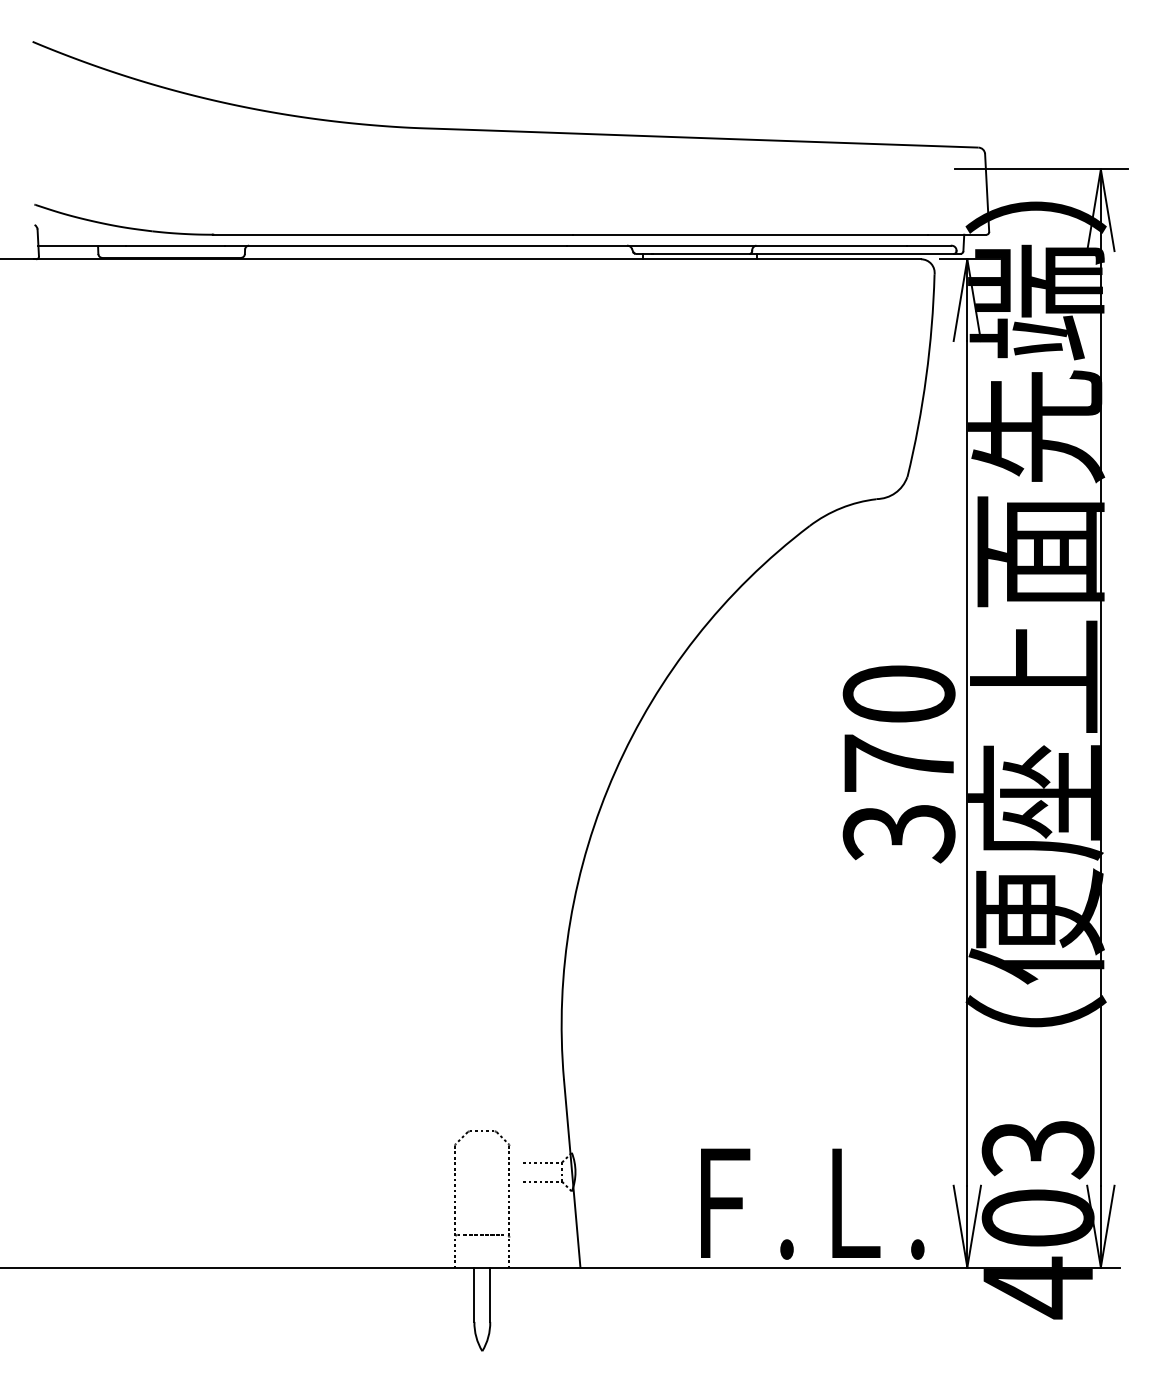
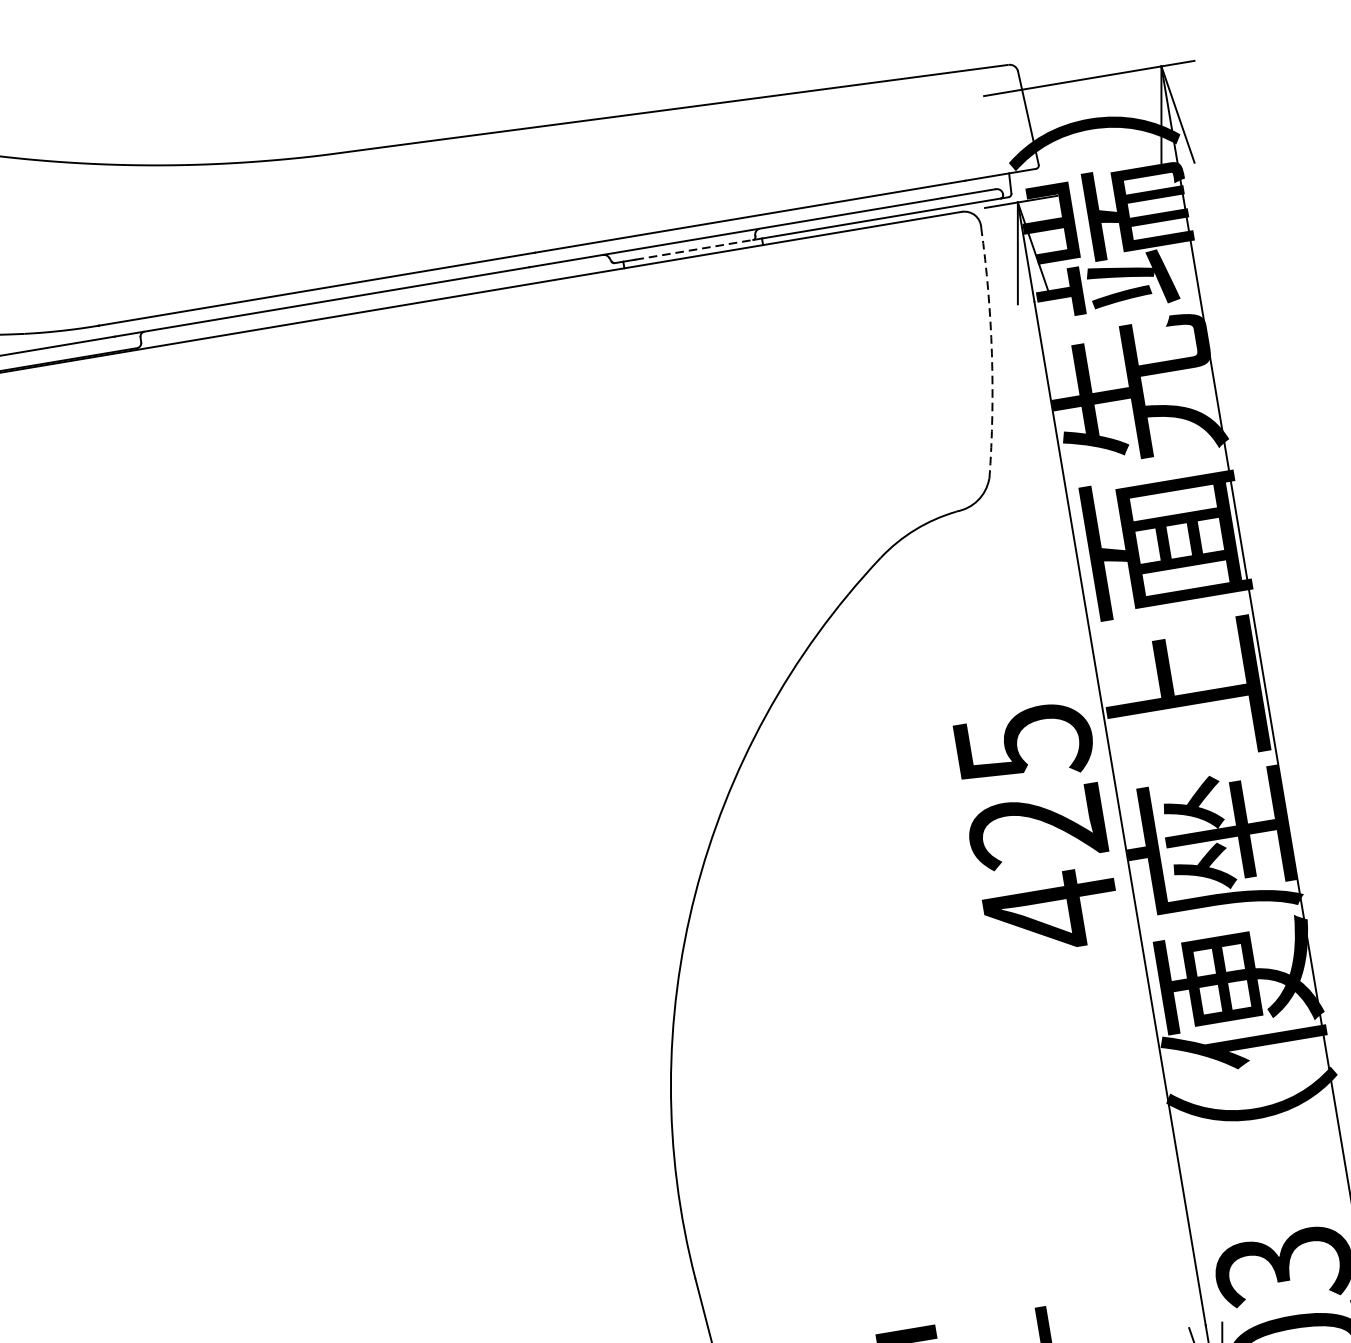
line: (701, 253) -> (694, 249), solid -> dashed
arc: (926, 376) -> (992, 352), solid -> dashed
text: (898, 764) -> (1036, 828), 370 -> 425

